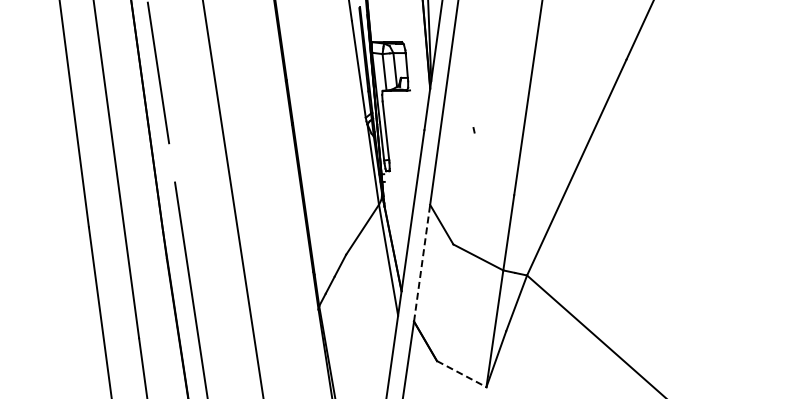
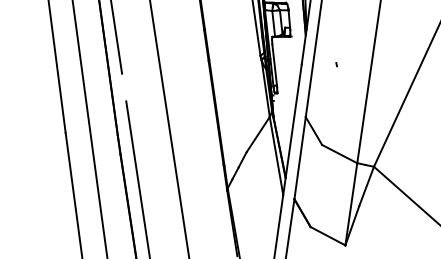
line: (422, 263) -> (300, 158), dashed -> solid
line: (461, 374) -> (327, 236), dashed -> solid

